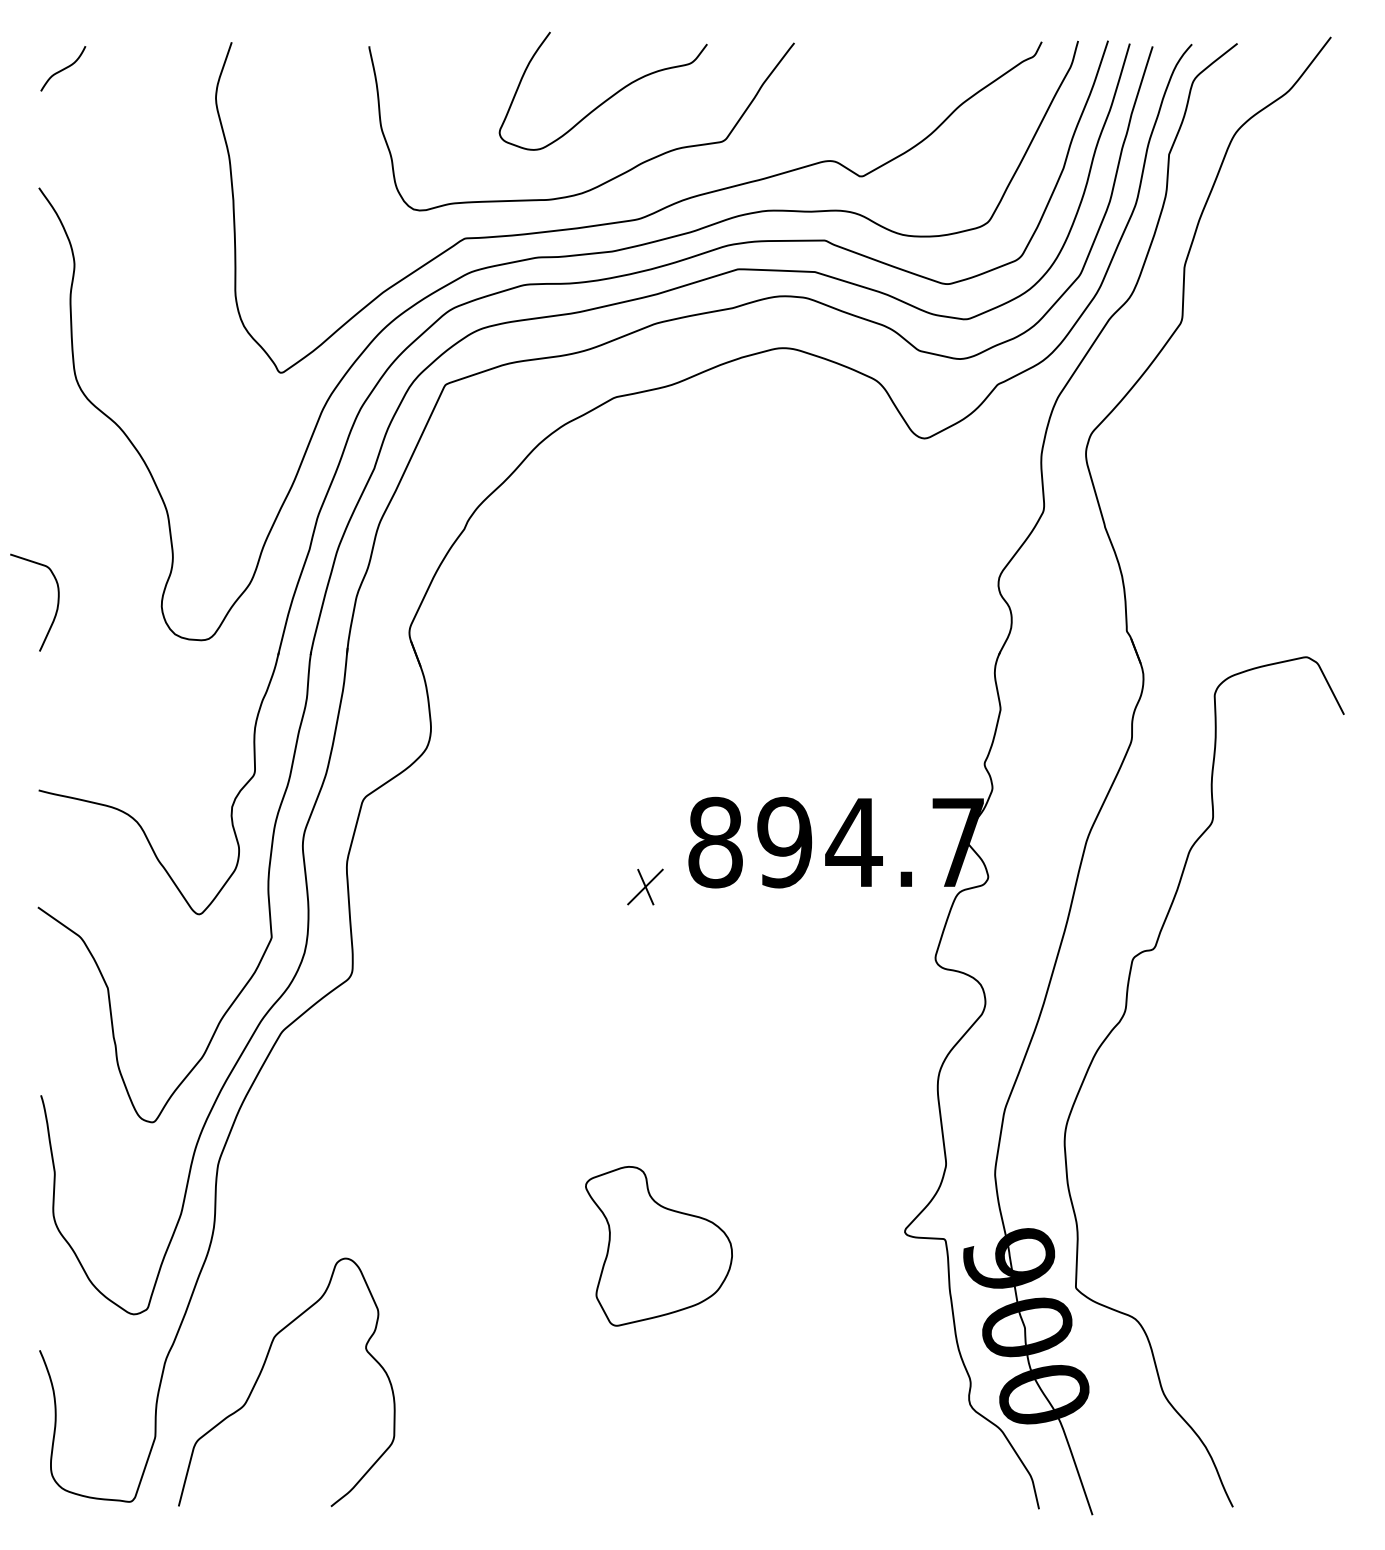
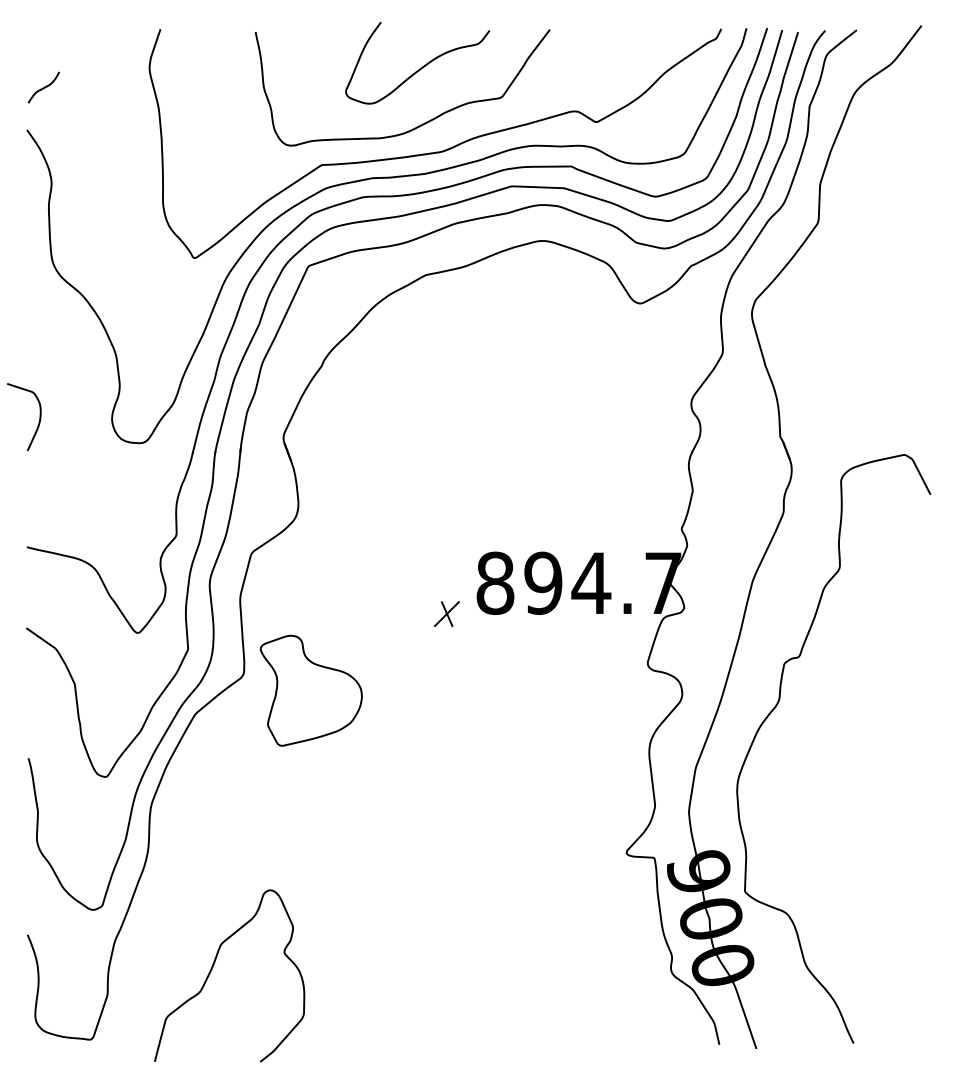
curve: (62, 68) -> (43, 87), moved
part: (657, 1245) -> (310, 690), moved
curve: (263, 1370) -> (213, 967), moved

